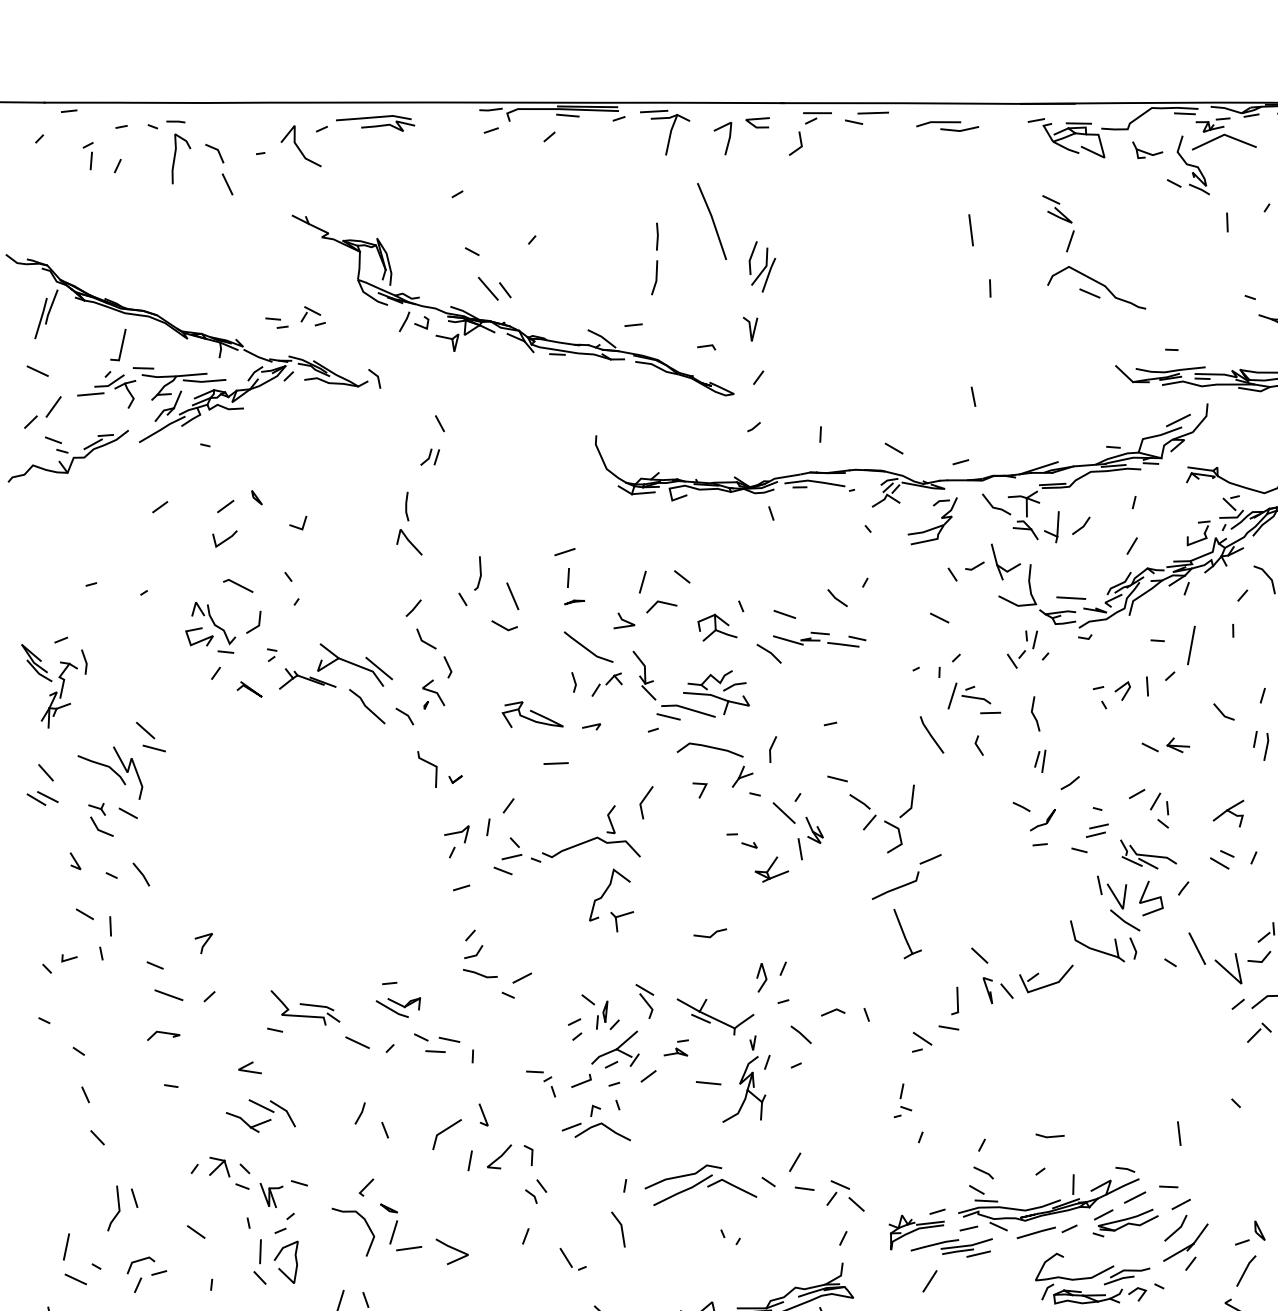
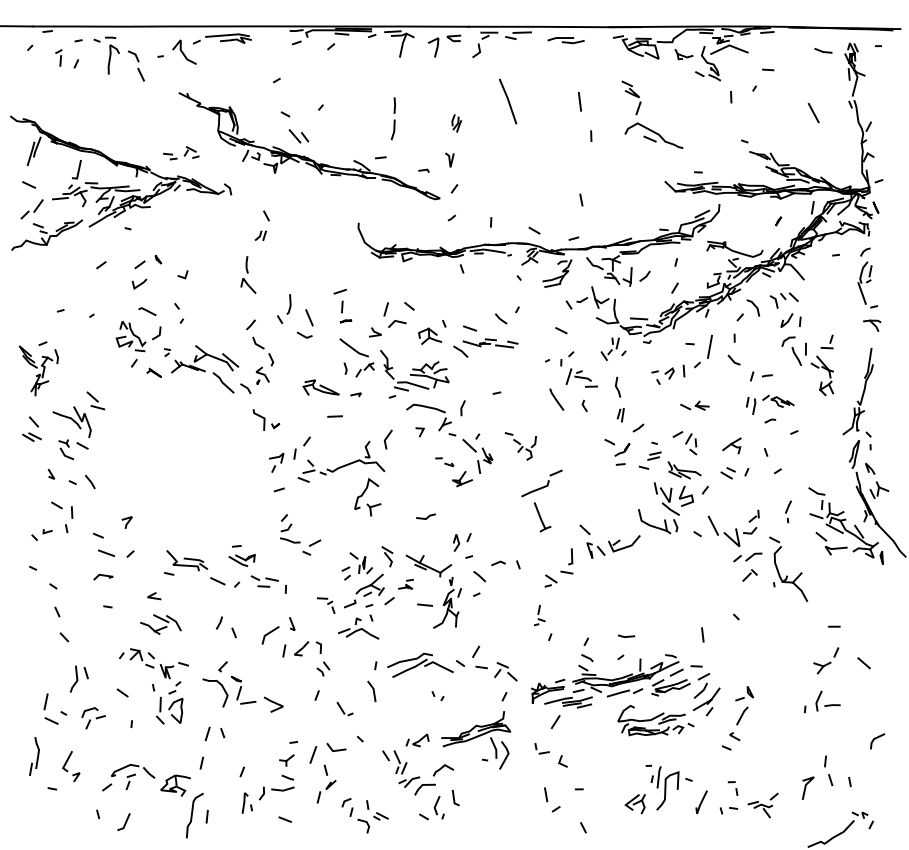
line: (711, 221) -> (507, 101), moved
part: (761, 267) -> (456, 123), size x0.6
line: (1222, 710) -> (733, 359), moved
part: (870, 814) -> (520, 446), size x0.6

